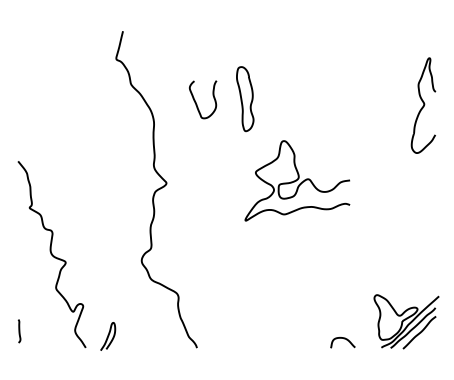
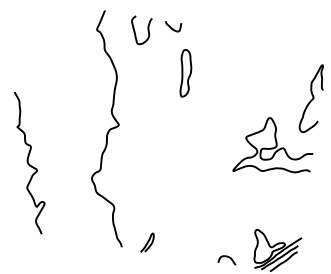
curve: (216, 39) -> (171, 27), added
curve: (196, 102) -> (135, 31), moved
curve: (297, 180) -> (275, 148), moved
curve: (108, 336) -> (147, 242), moved

